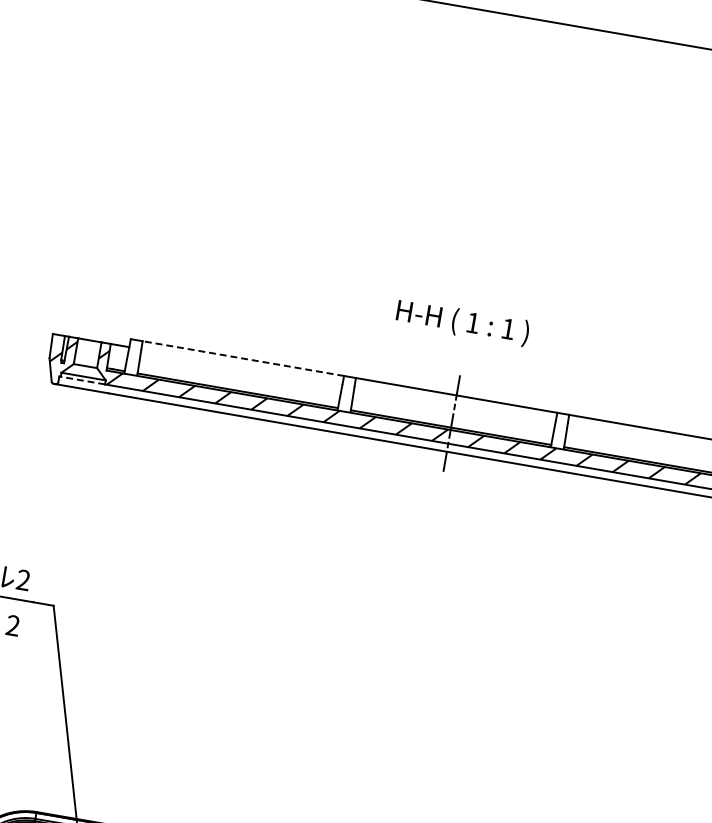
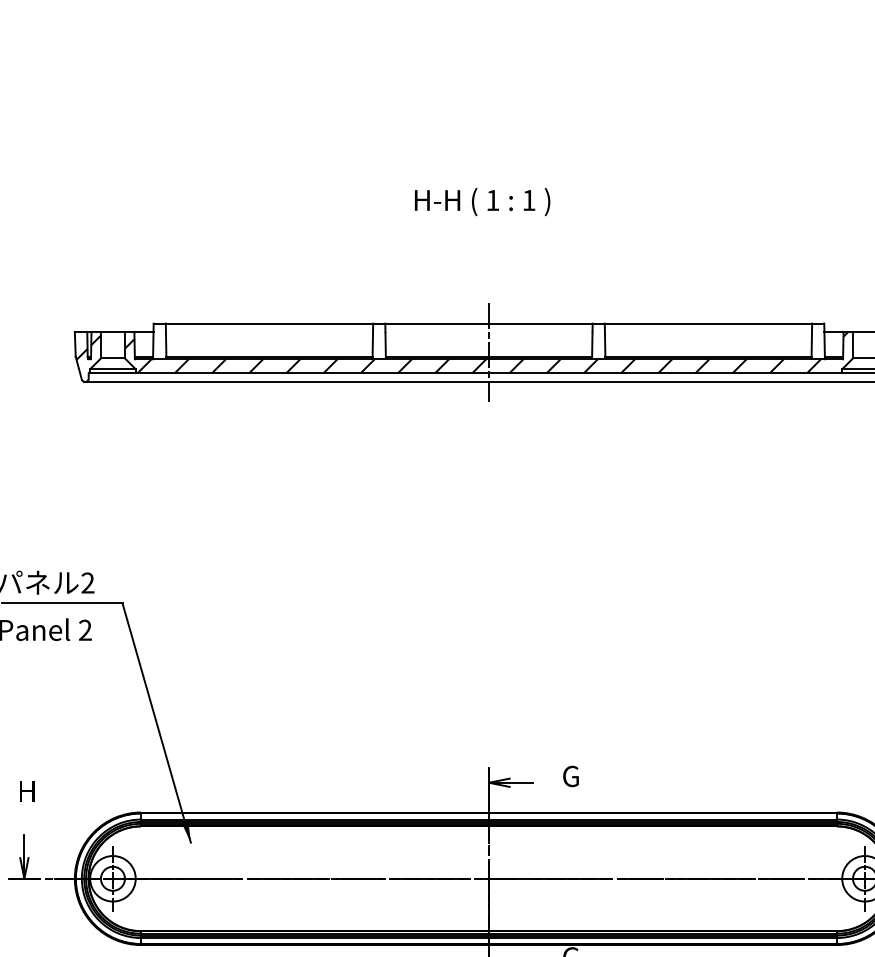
text: (462, 323) -> (482, 202), moved
line: (243, 358) -> (269, 323), dashed -> solid
line: (82, 380) -> (112, 373), dashed -> solid

